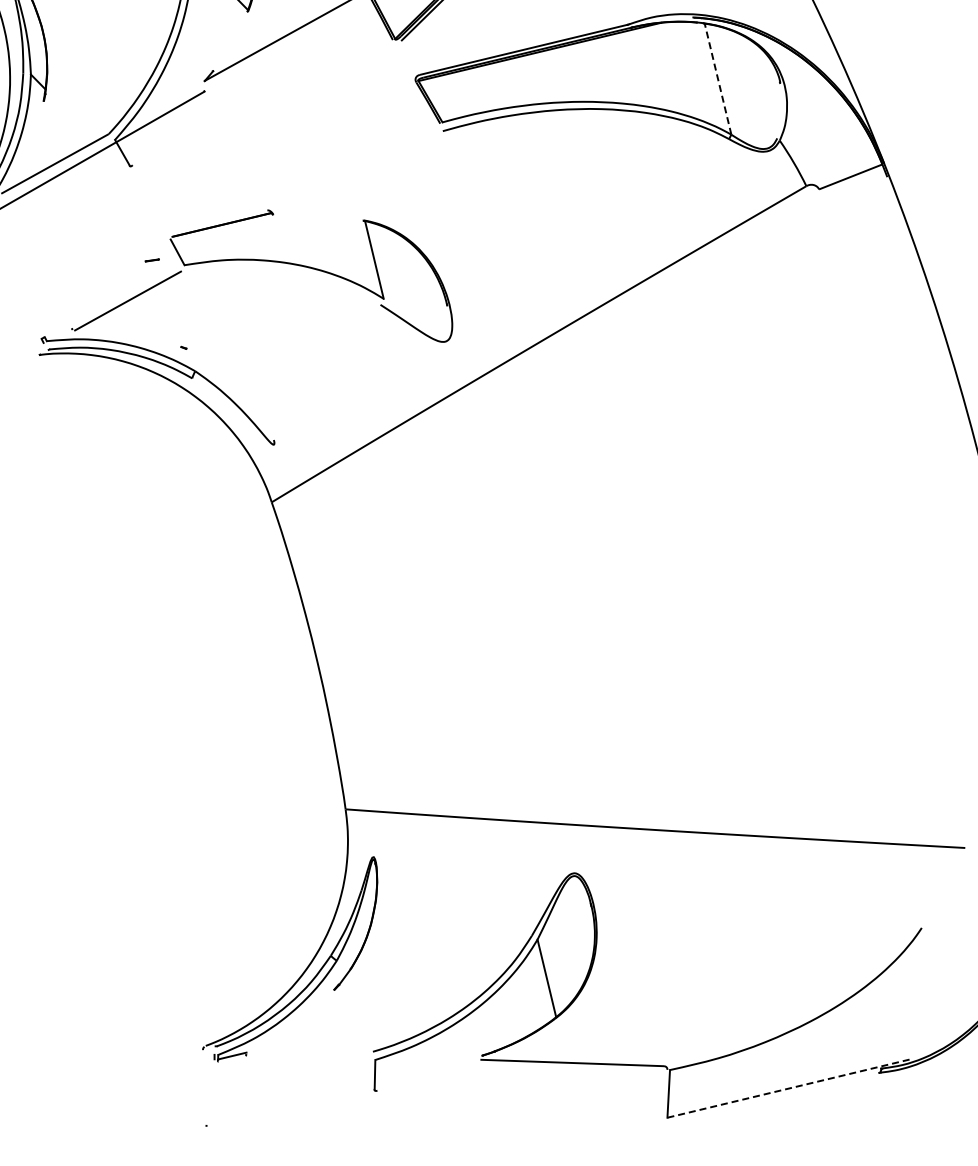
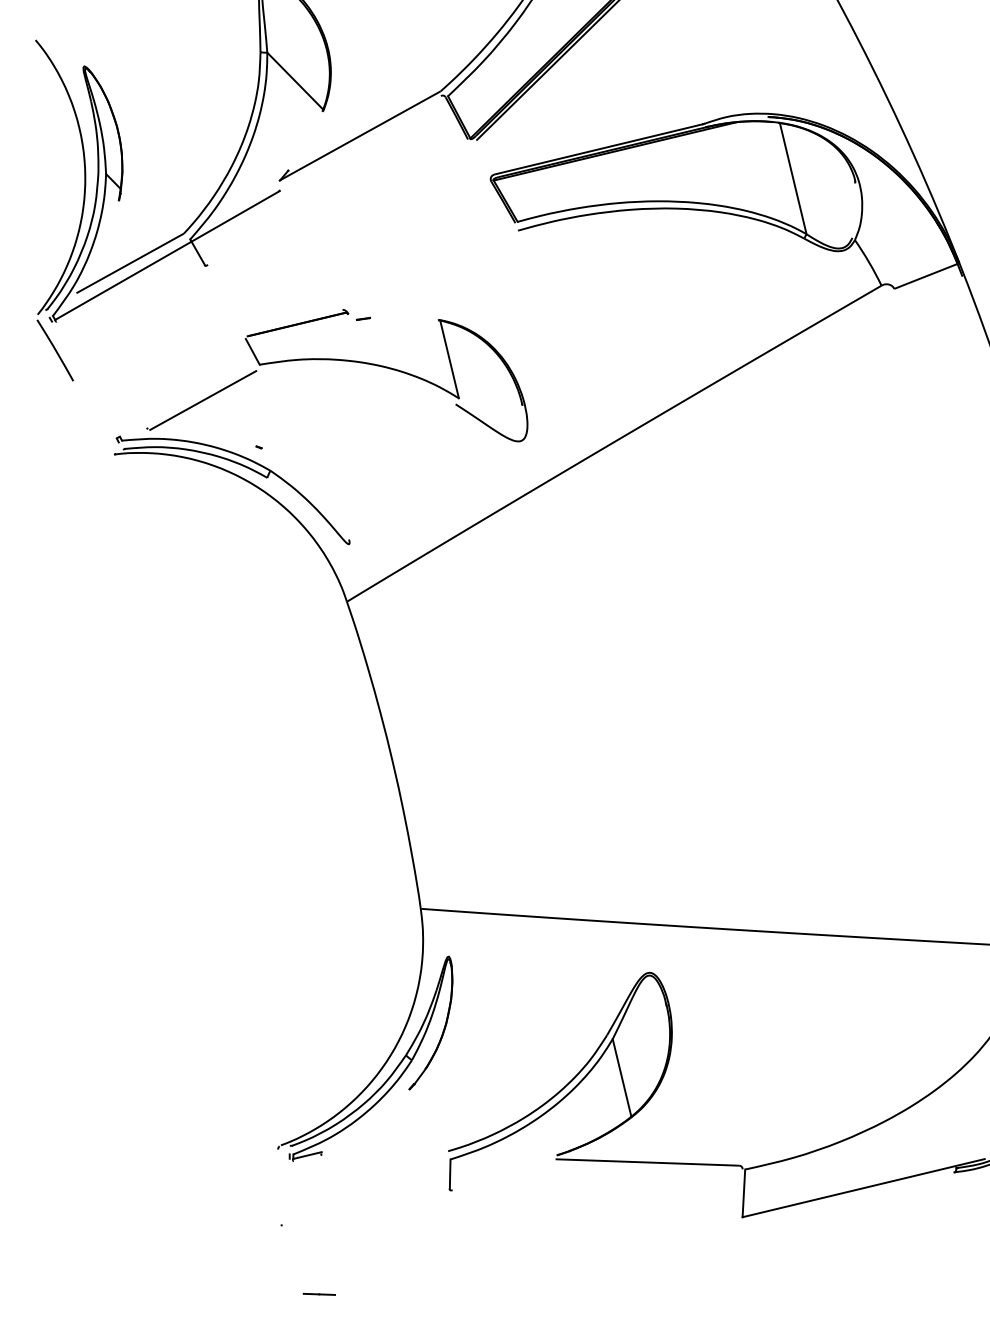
line: (718, 79) -> (793, 178), dashed -> solid
line: (151, 260) -> (362, 318), moved
line: (789, 1089) -> (864, 1188), dashed -> solid

